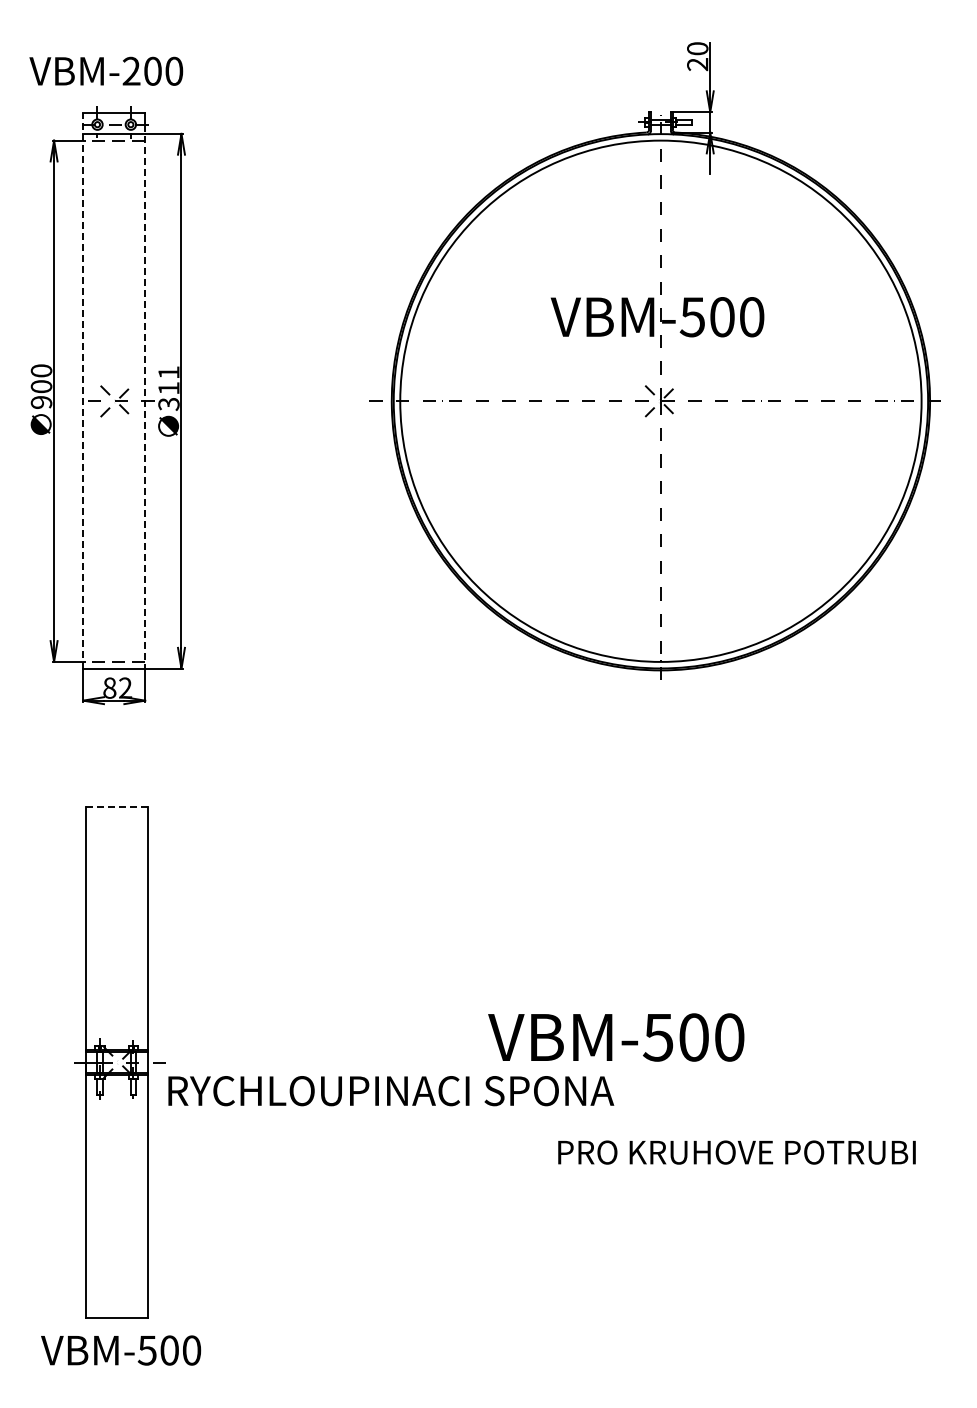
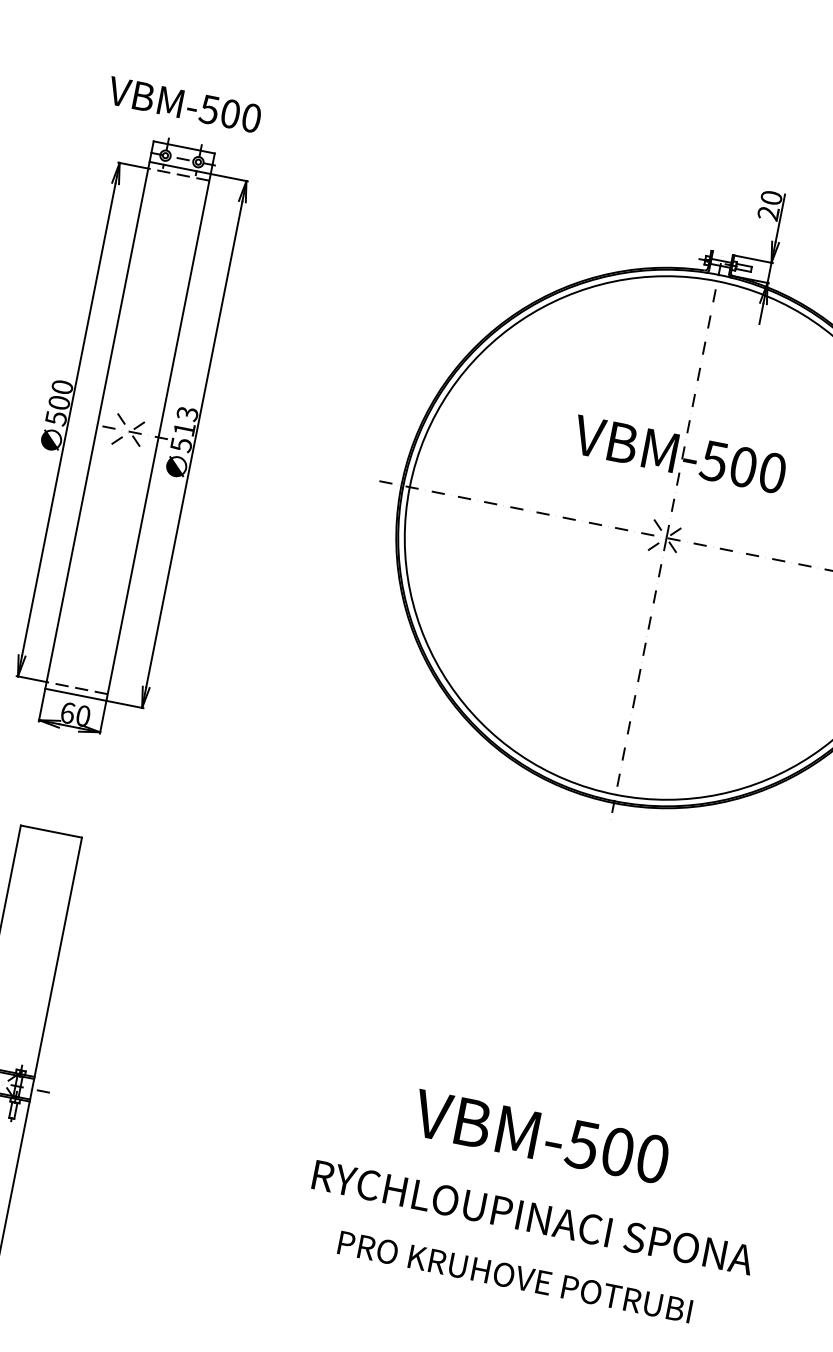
text: (131, 70) -> (209, 108), VBM-200 -> VBM-500
text: (168, 388) -> (184, 429), 311 -> 513
line: (83, 390) -> (99, 414), dashed -> solid
line: (145, 396) -> (159, 432), dashed -> solid
text: (41, 402) -> (56, 418), 900 -> 500
text: (117, 687) -> (75, 713), 82 -> 60
line: (116, 807) -> (51, 831), dashed -> solid
text: (616, 1037) -> (541, 1136), moved
text: (391, 1091) -> (533, 1218), moved
text: (736, 1152) -> (514, 1276), moved

